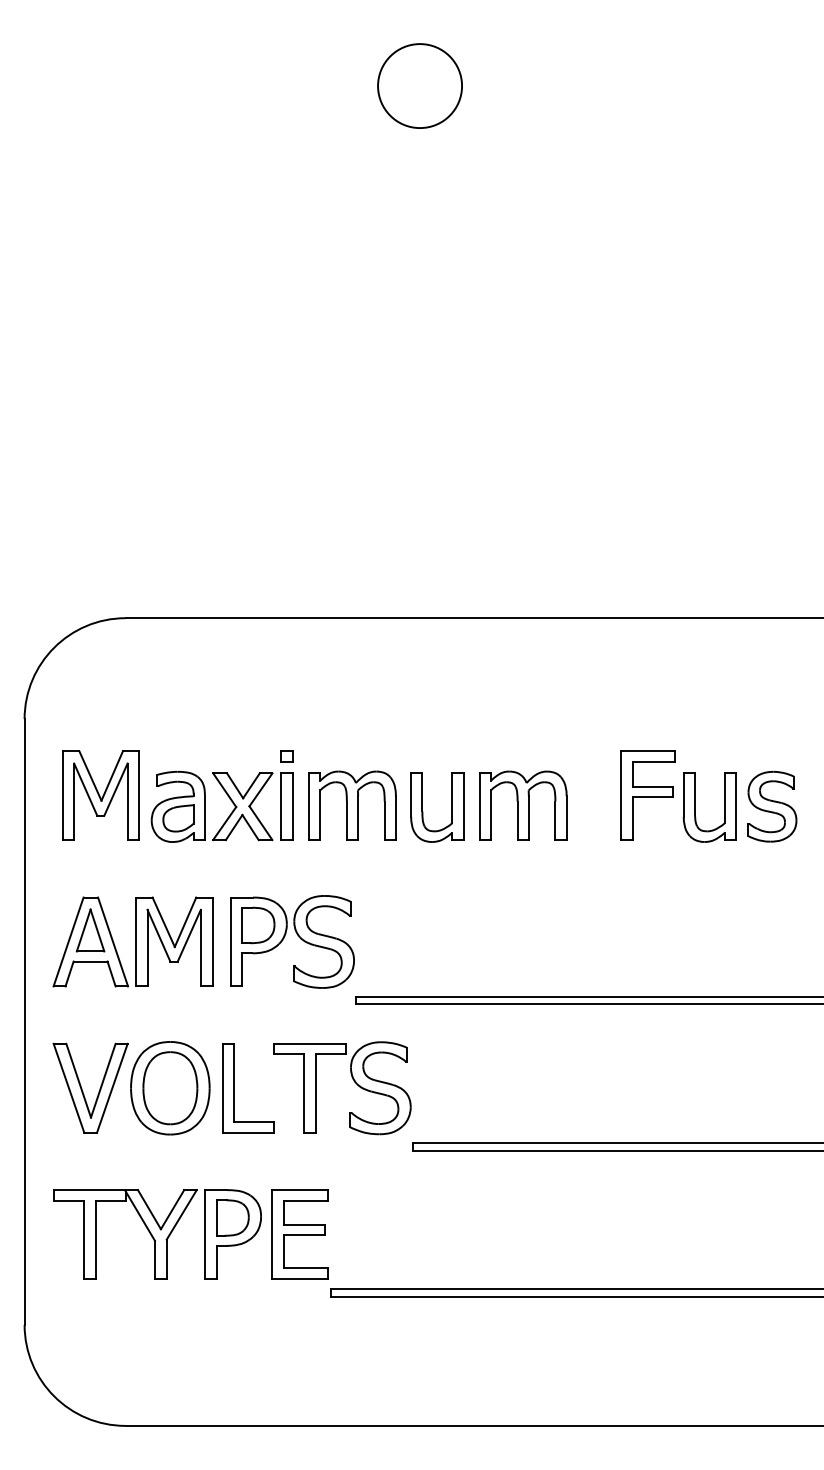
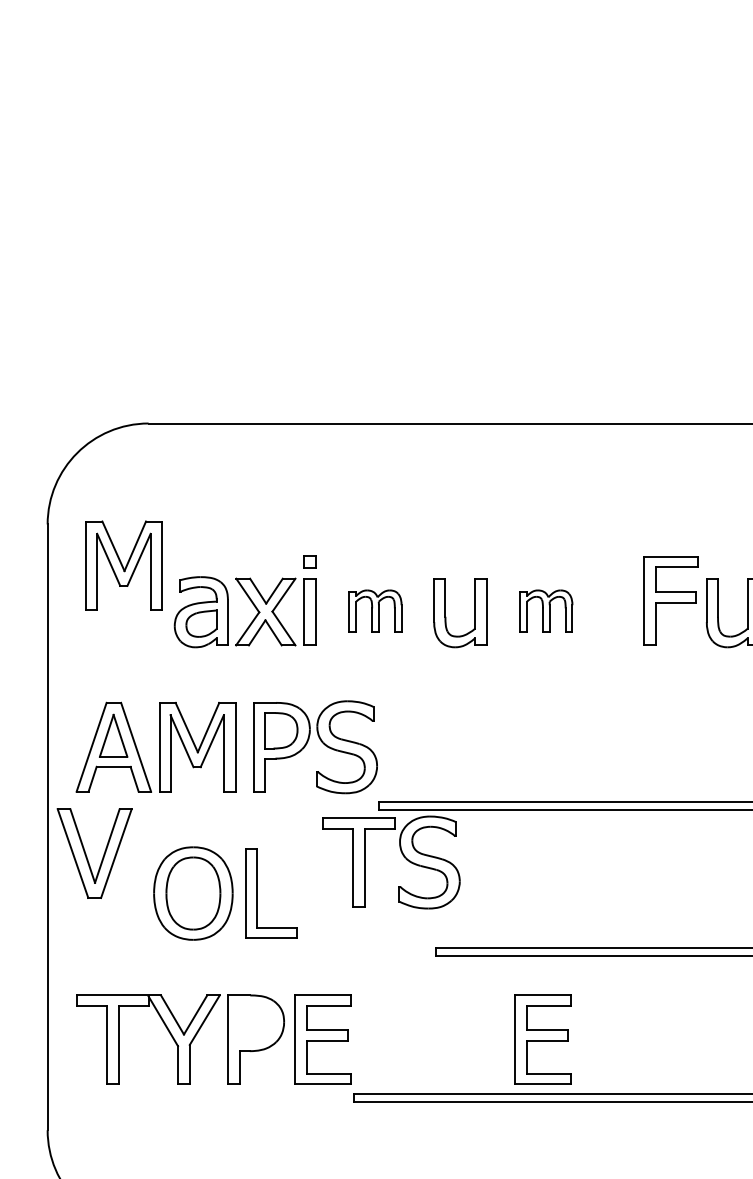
part: (100, 795) -> (123, 565), moved
part: (352, 805) -> (375, 610), size x0.6
part: (523, 805) -> (546, 610), size x0.6
part: (353, 1081) -> (402, 855), moved
part: (82, 1088) -> (86, 853), moved
part: (232, 1217) -> (255, 1022), removed
part: (519, 1234) -> (542, 1039), added

